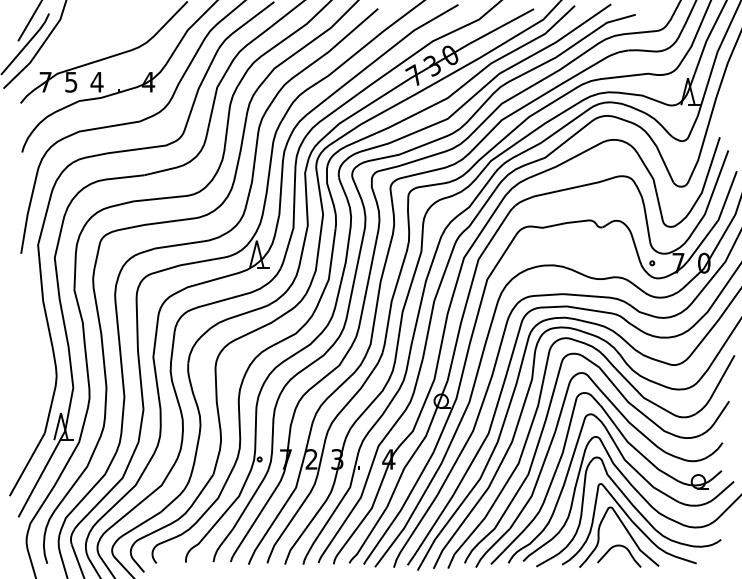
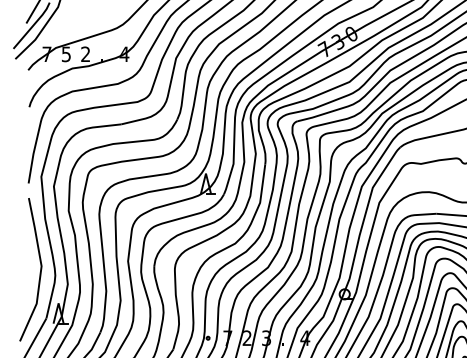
text: (96, 81) -> (85, 53), 4 -> 2
line: (36, 368) -> (40, 269), added

